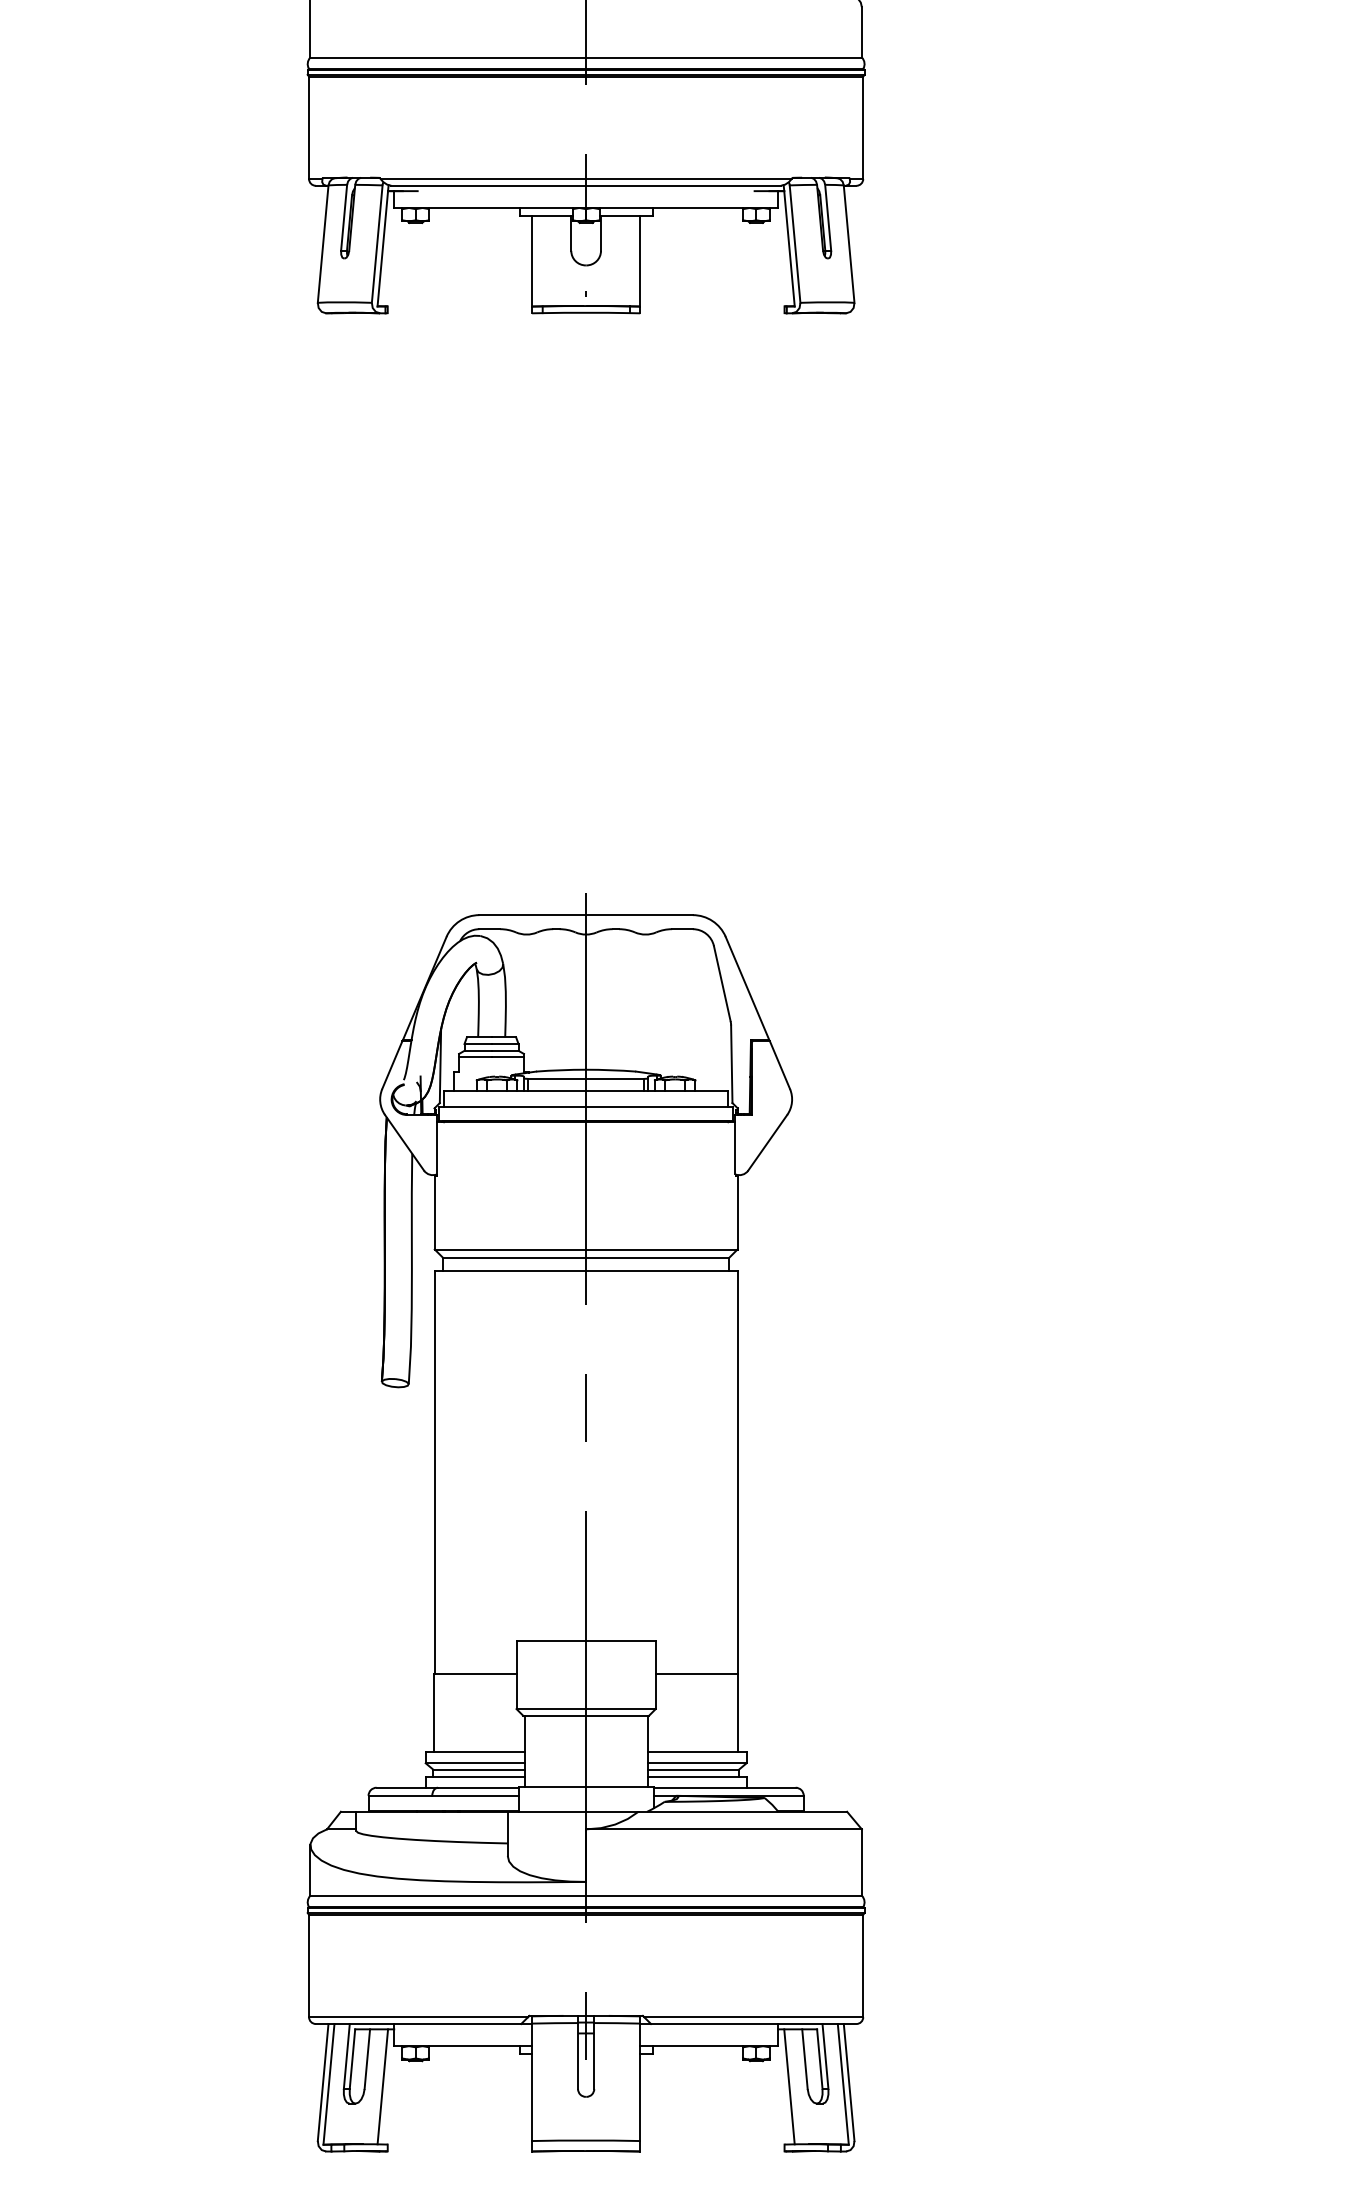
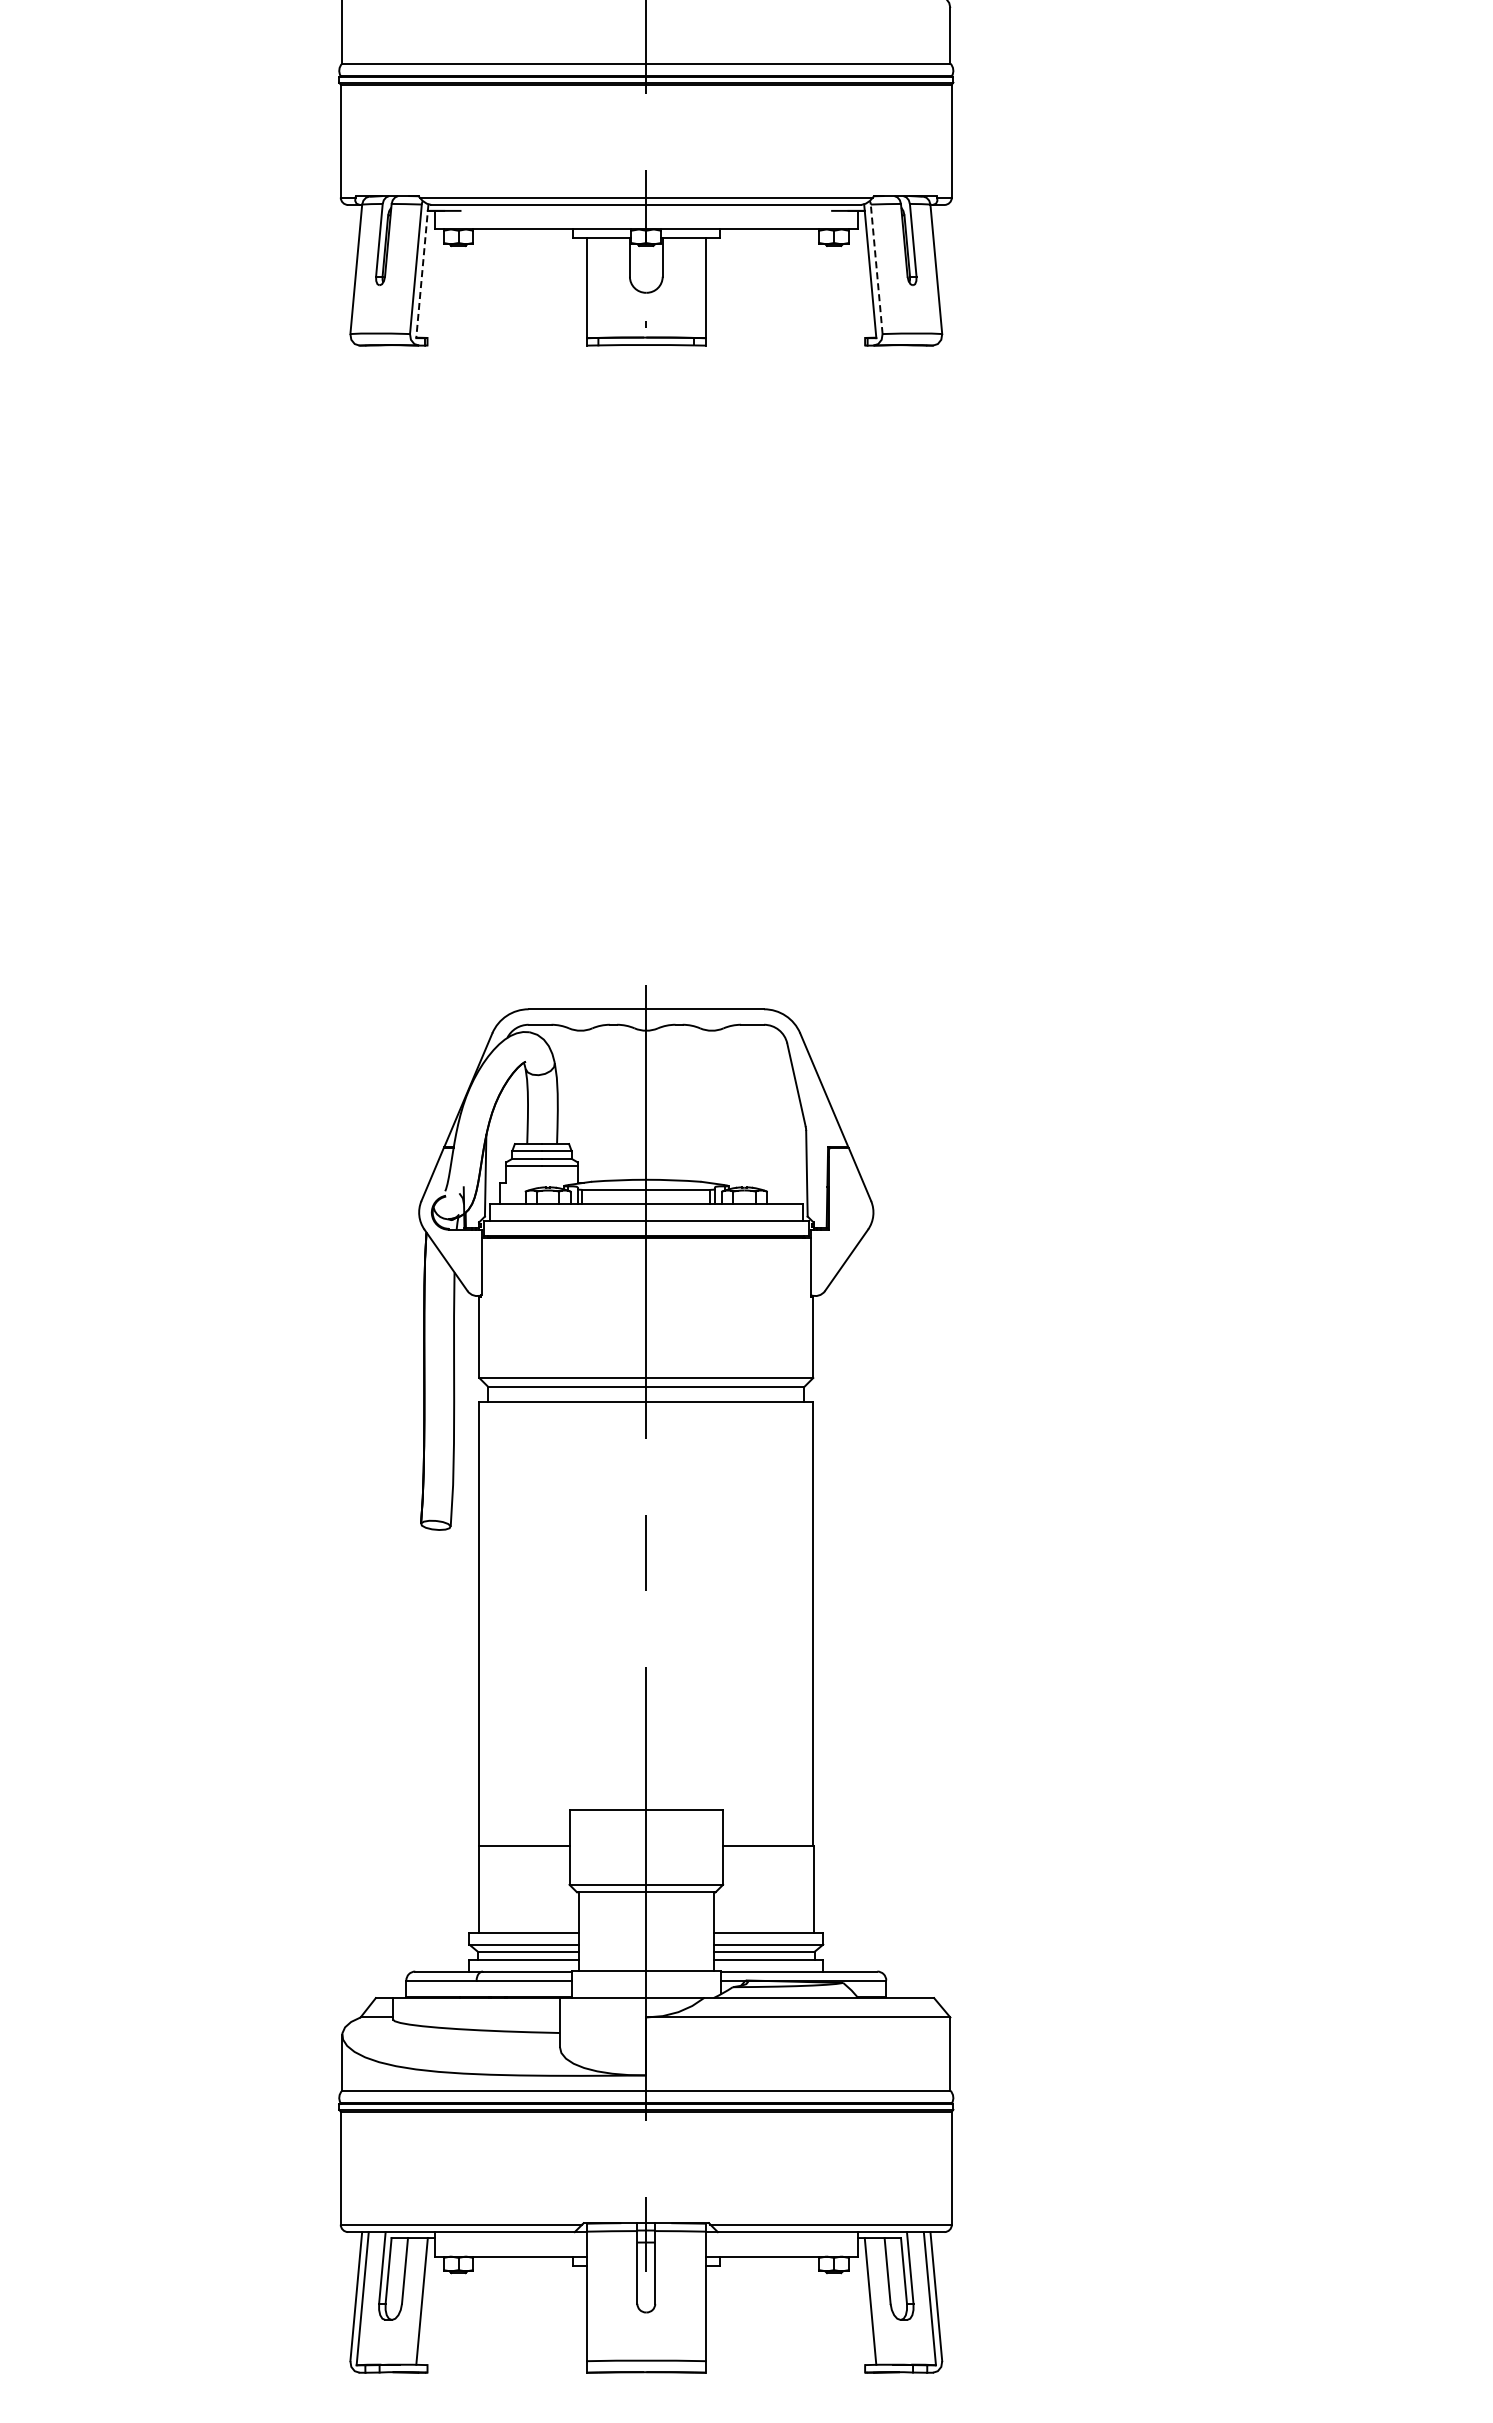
line: (794, 243) -> (876, 268), solid -> dashed
line: (383, 246) -> (422, 271), solid -> dashed

